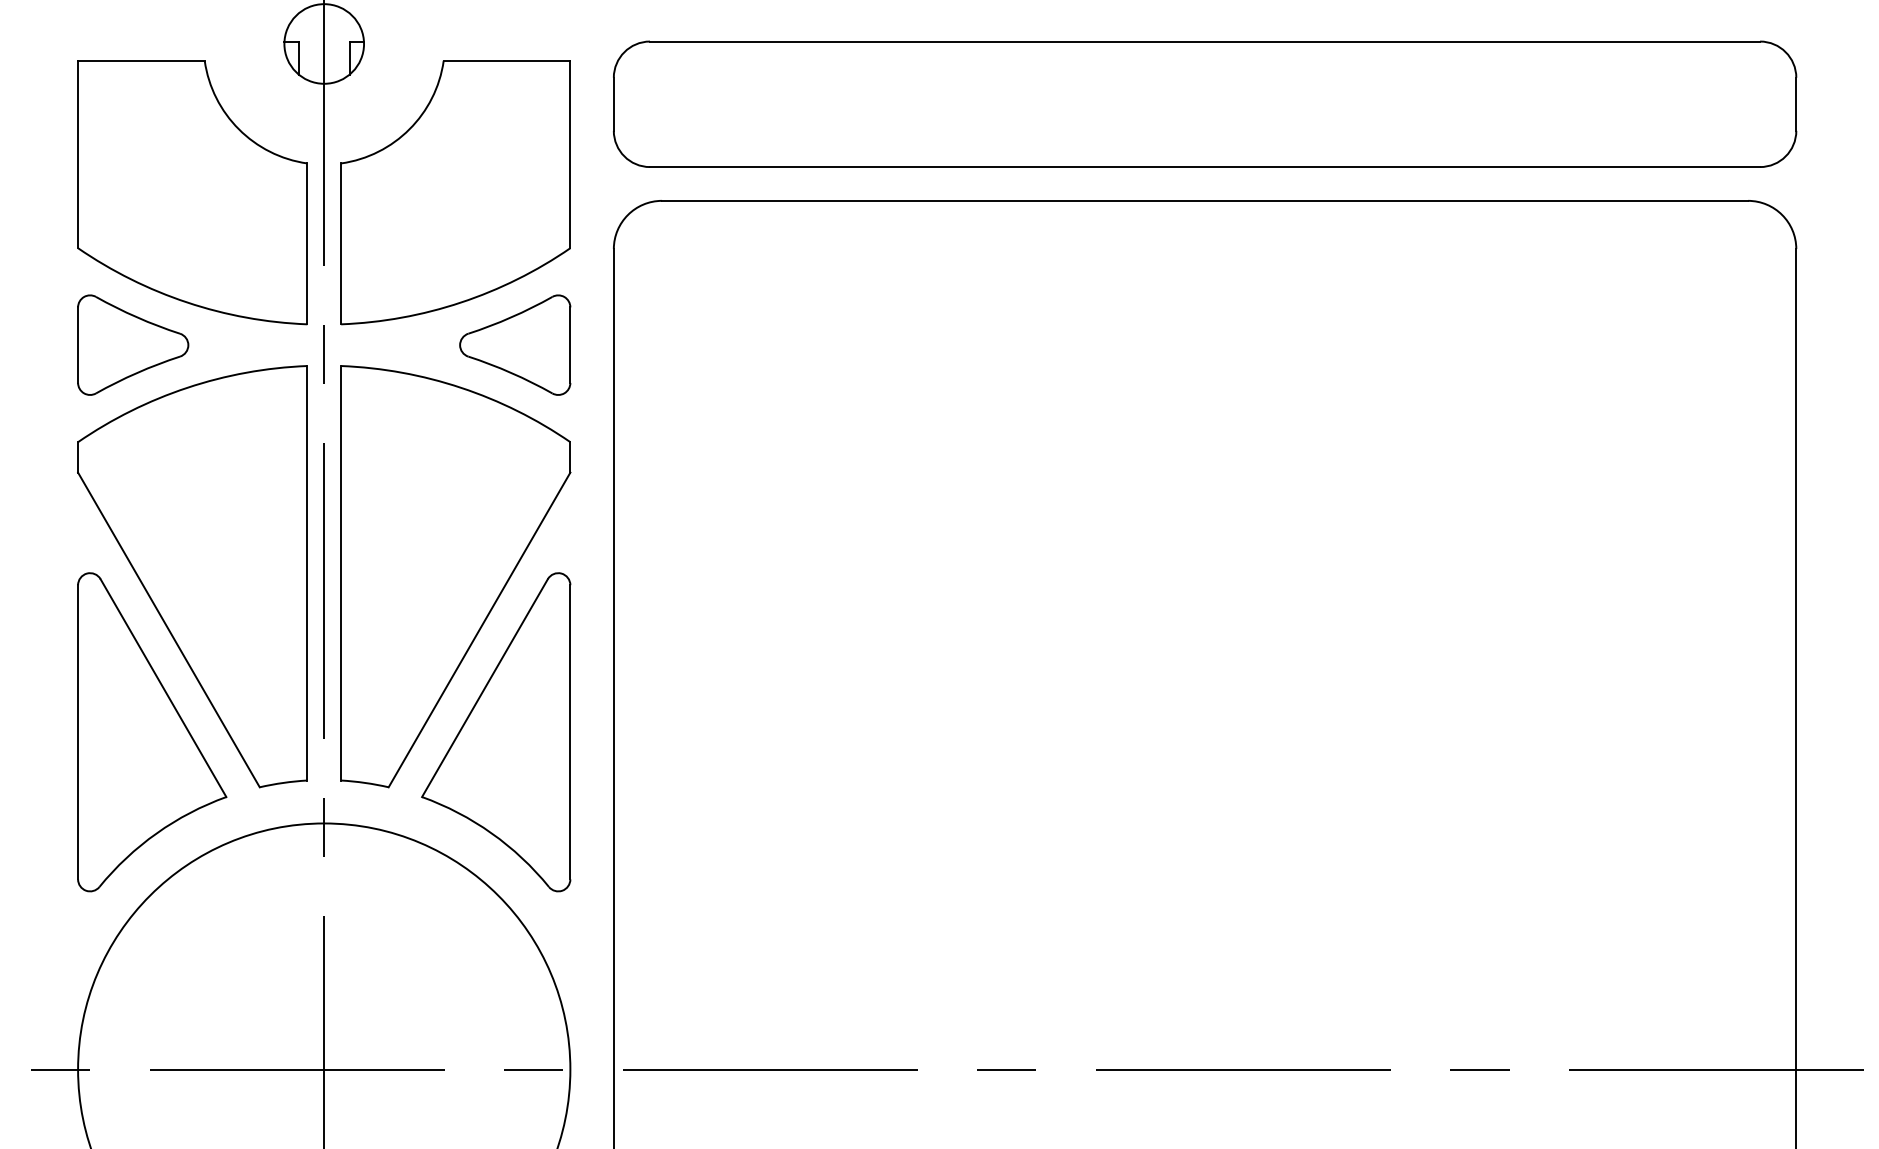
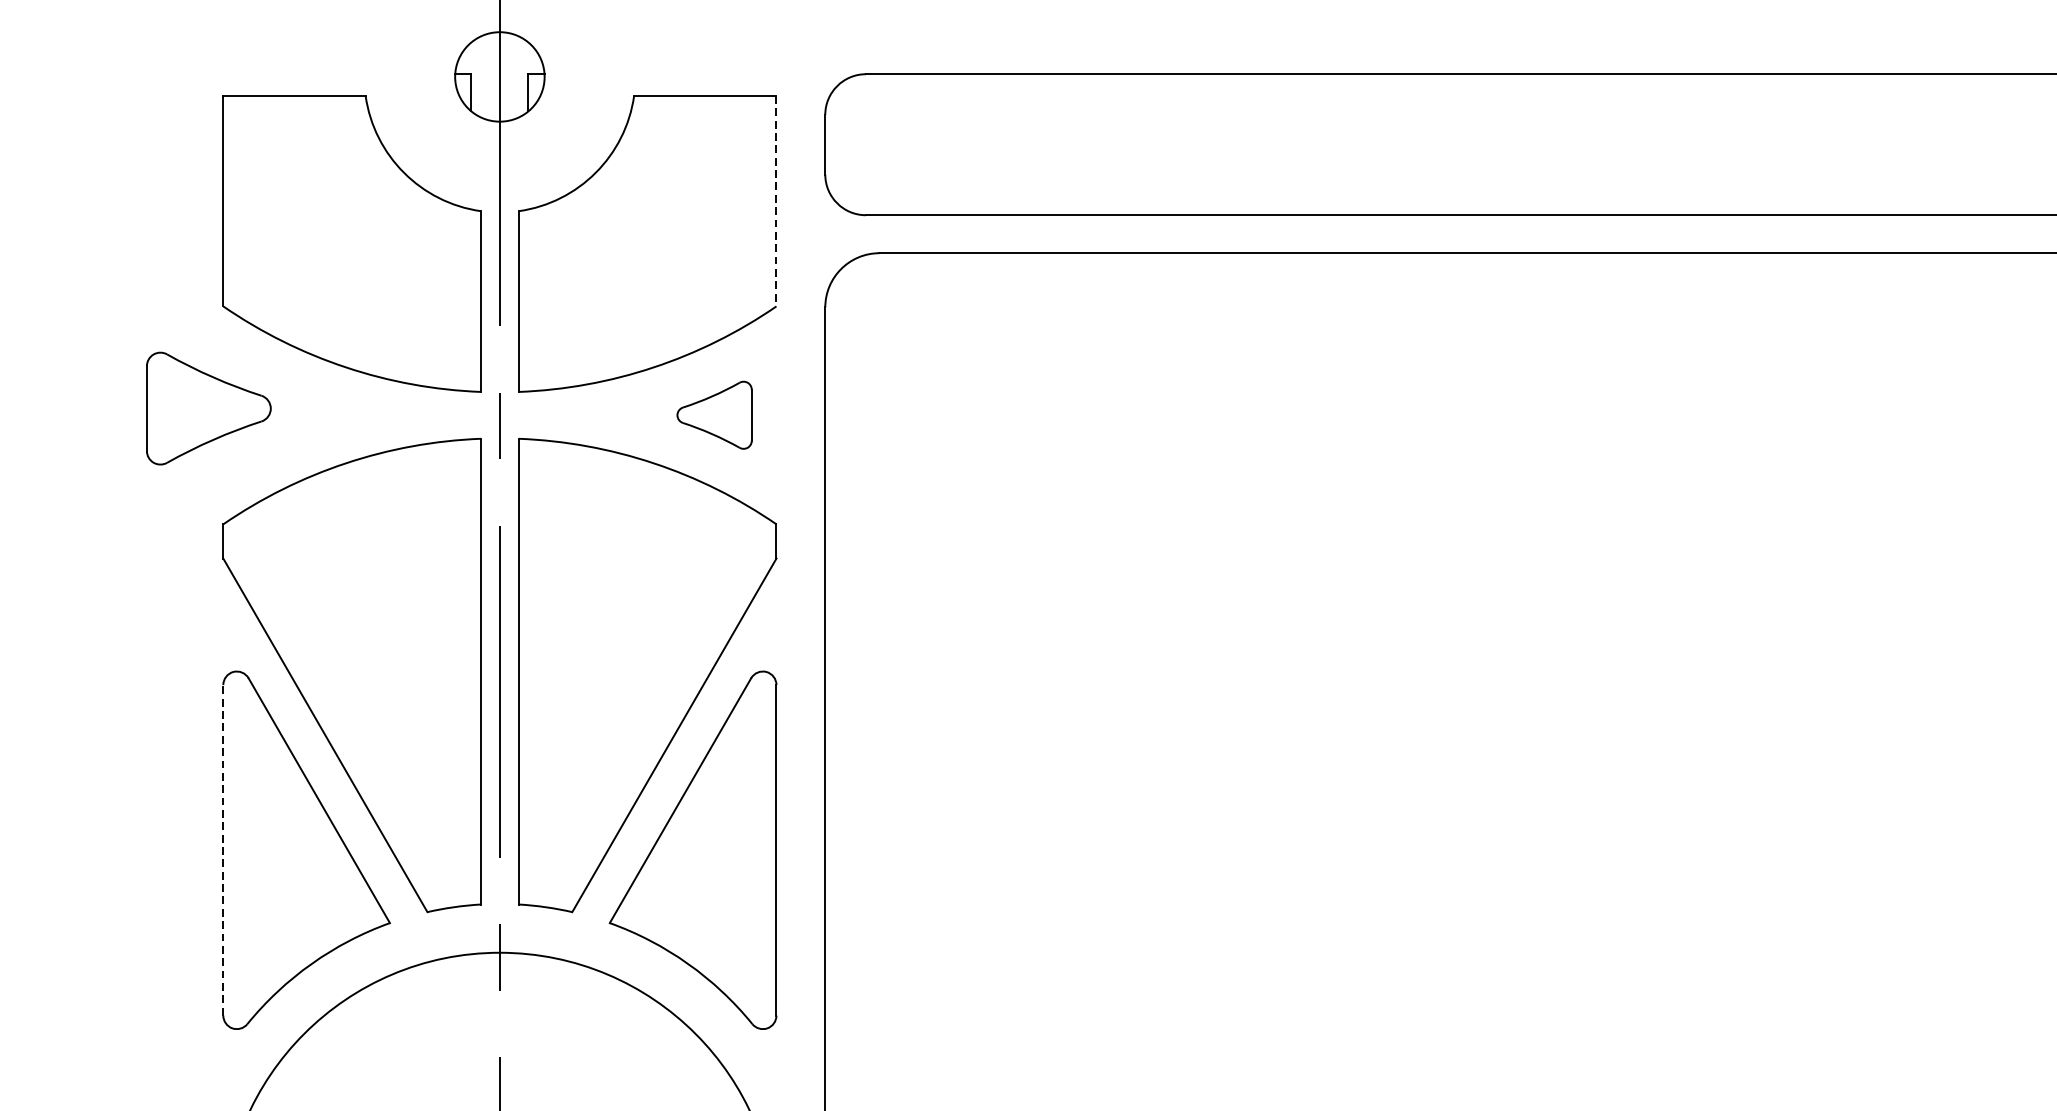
line: (570, 154) -> (776, 201), solid -> dashed
part: (133, 344) -> (209, 407), moved
part: (515, 344) -> (714, 414), size x0.6
line: (78, 731) -> (223, 849), solid -> dashed

